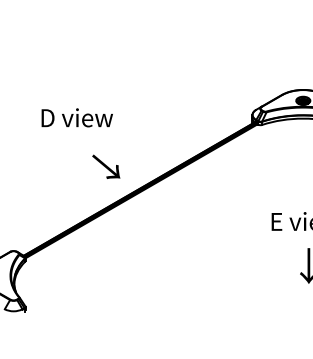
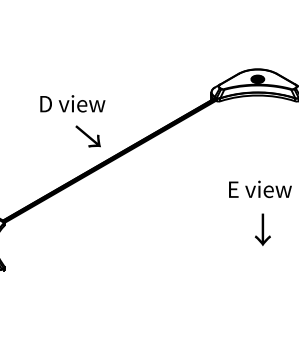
text: (76, 117) -> (72, 103), moved
text: (105, 166) -> (87, 136), moved

